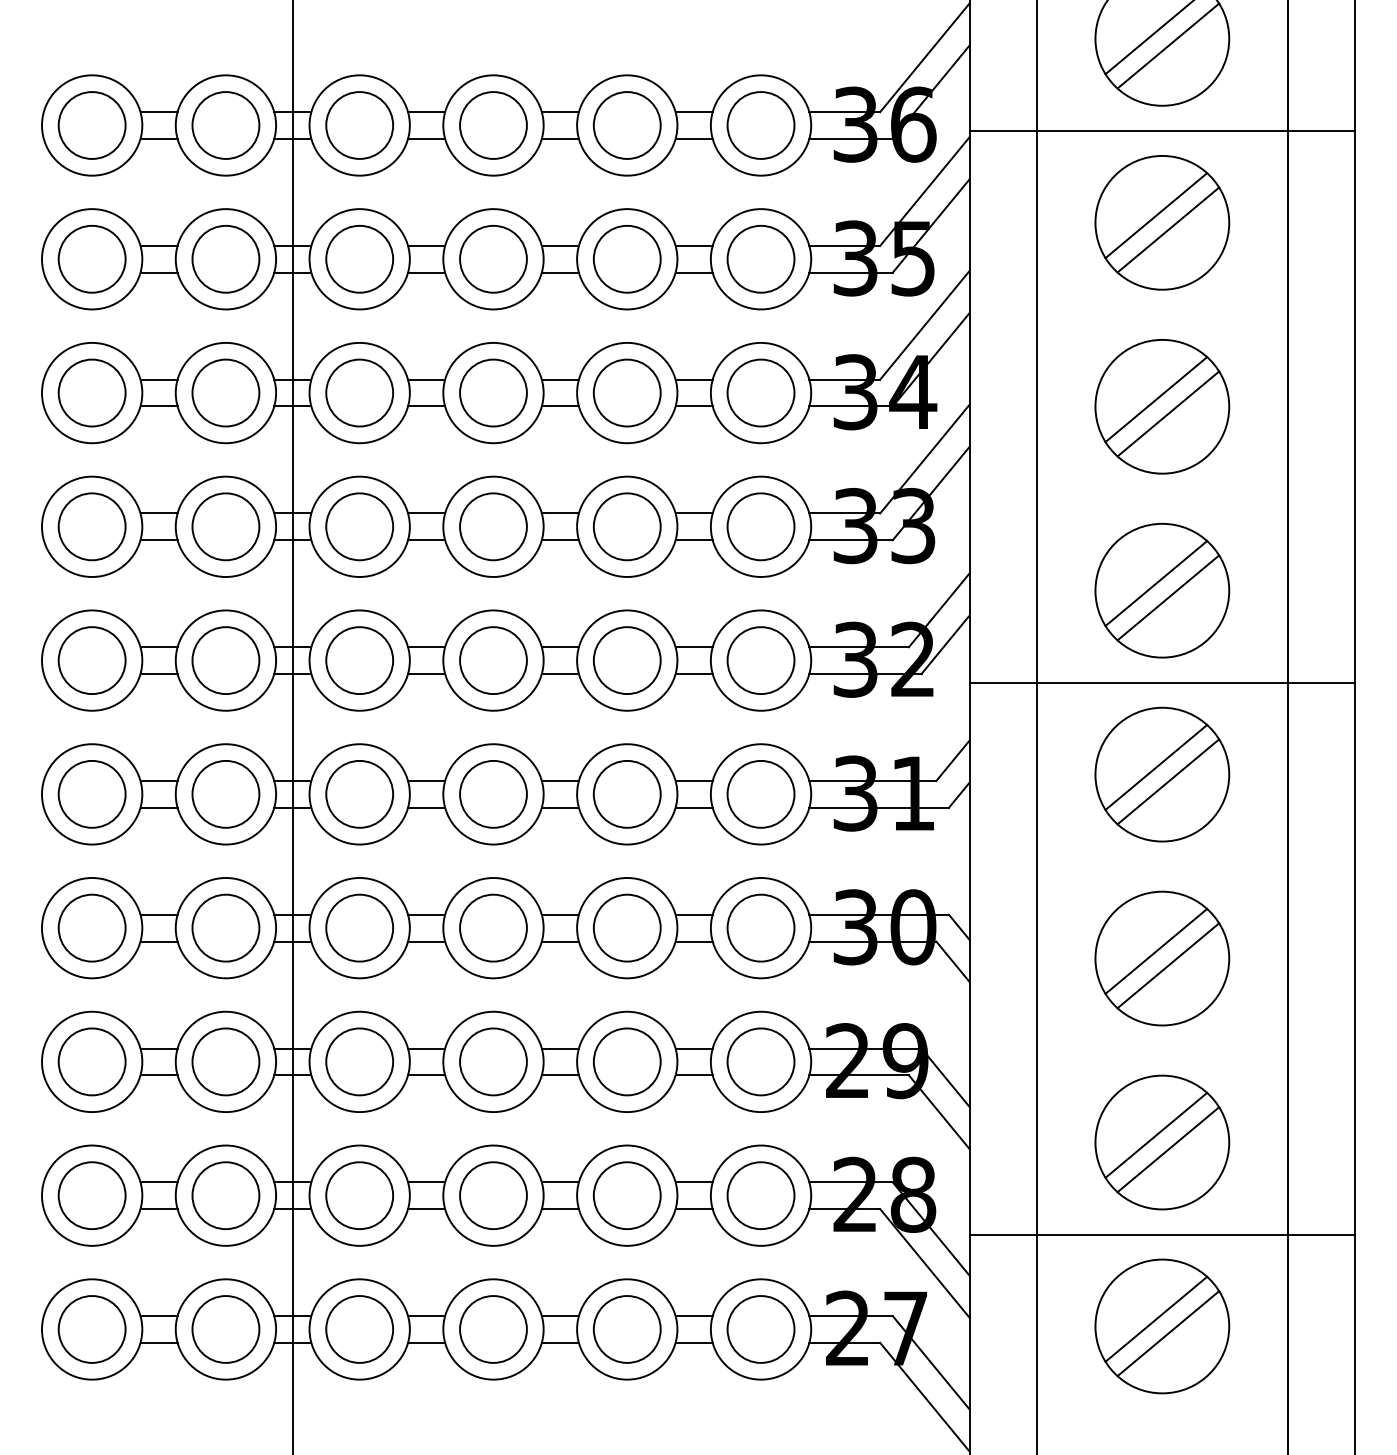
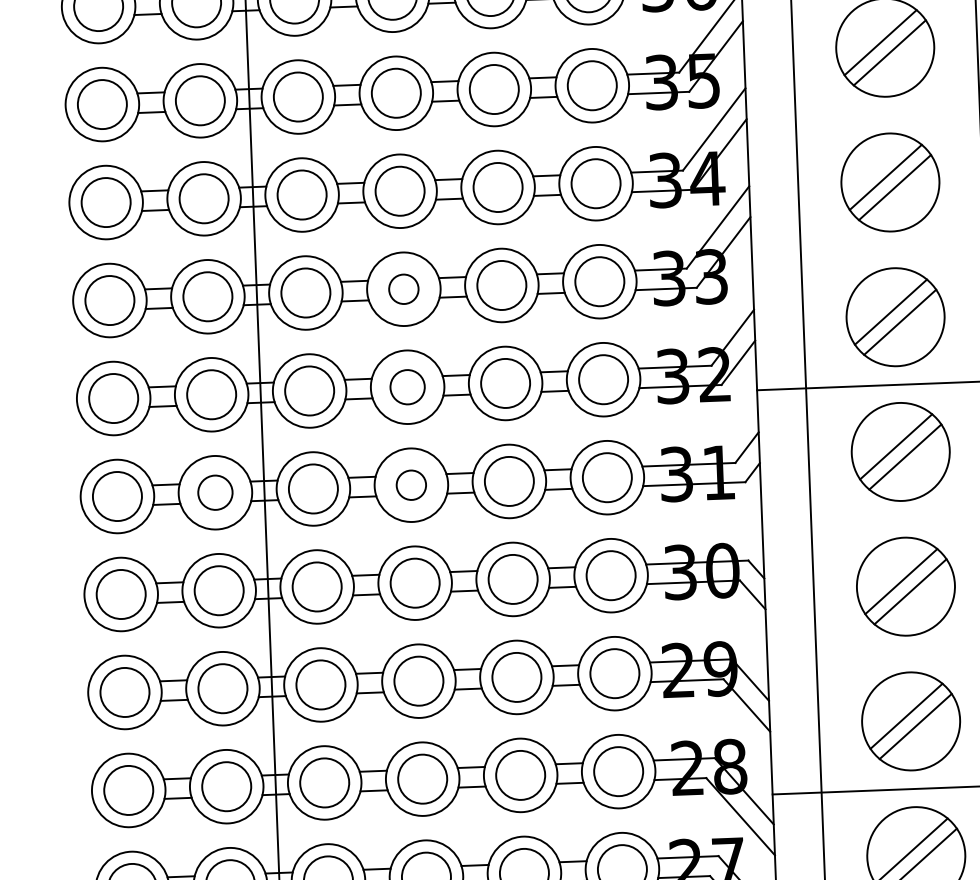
circle: (493, 526) -> (403, 289), size x0.6
circle: (493, 660) -> (407, 387), size x0.7
circle: (225, 793) -> (215, 492), size x0.7
circle: (493, 794) -> (411, 485), size x0.6

